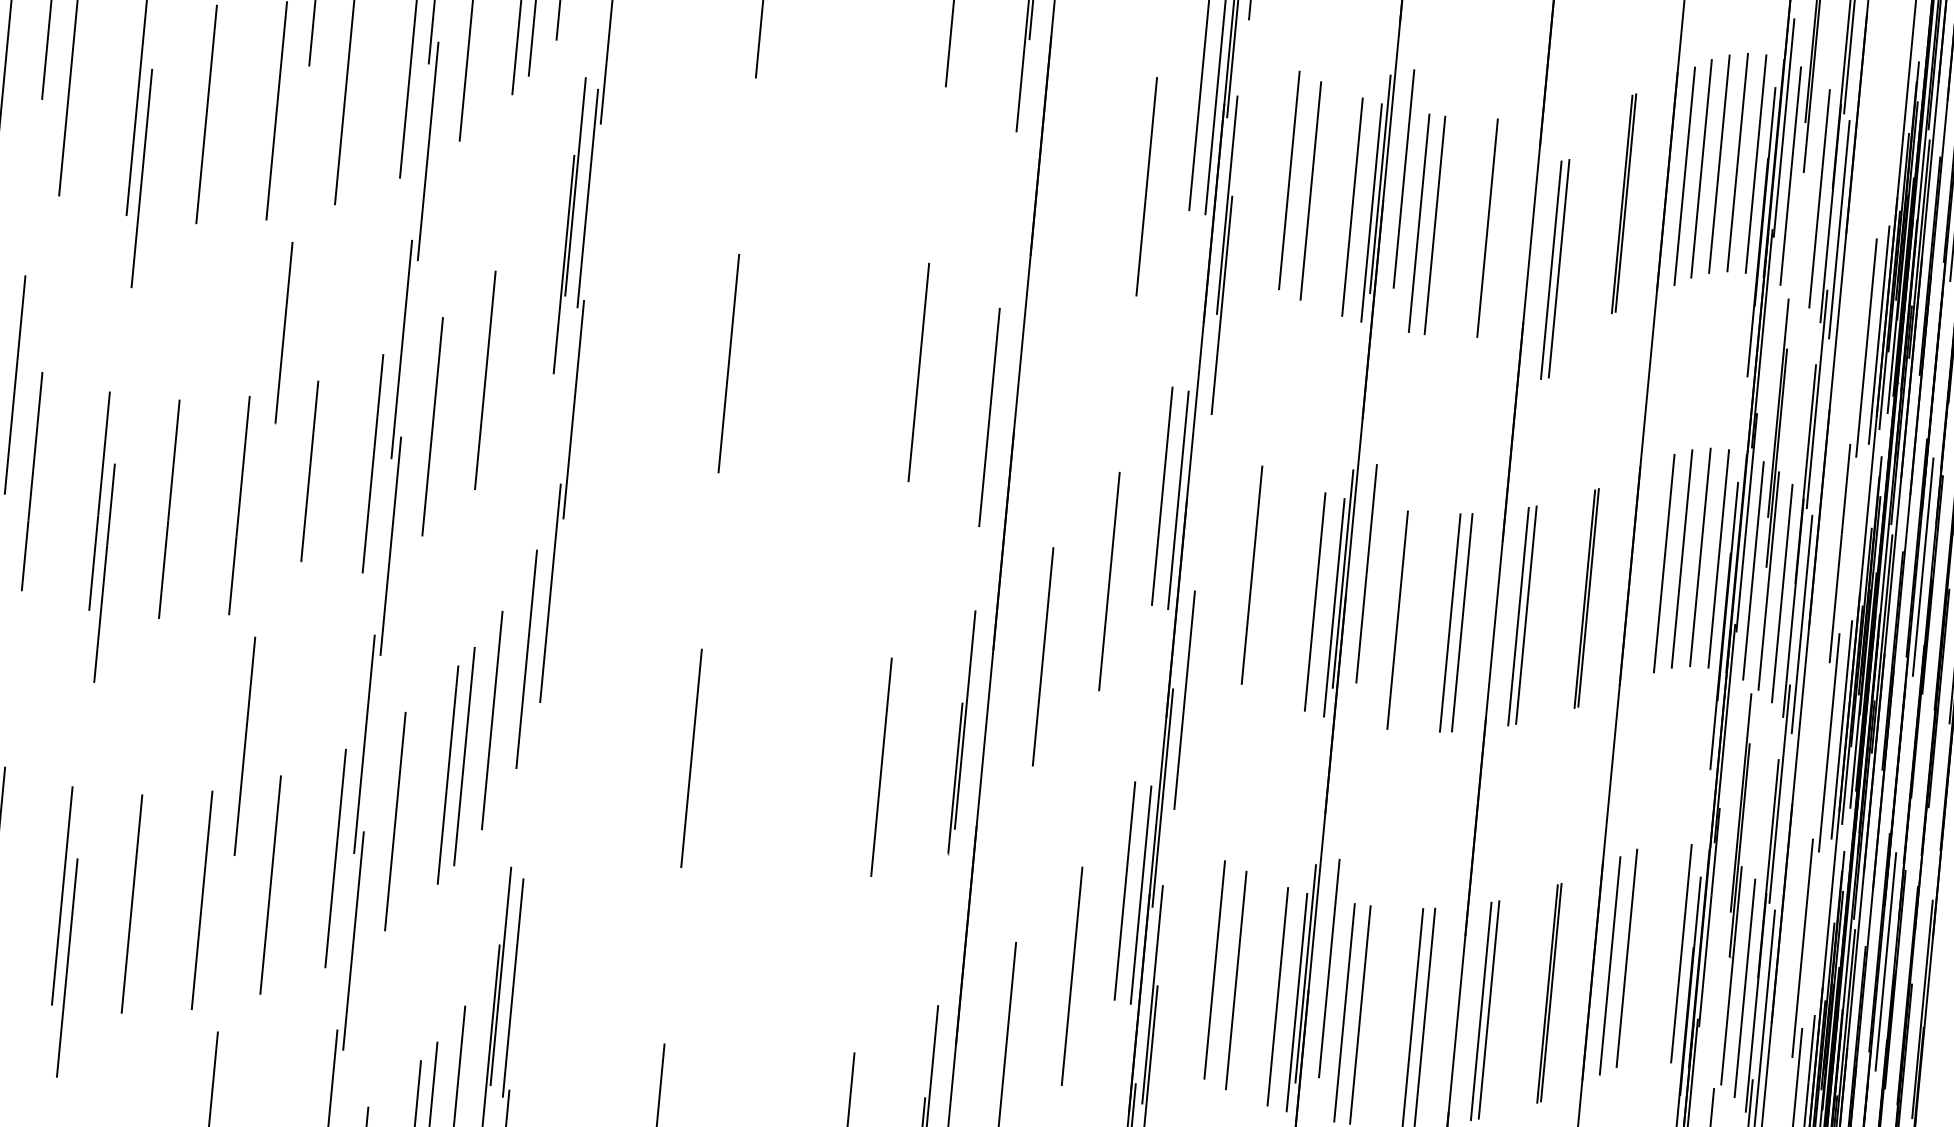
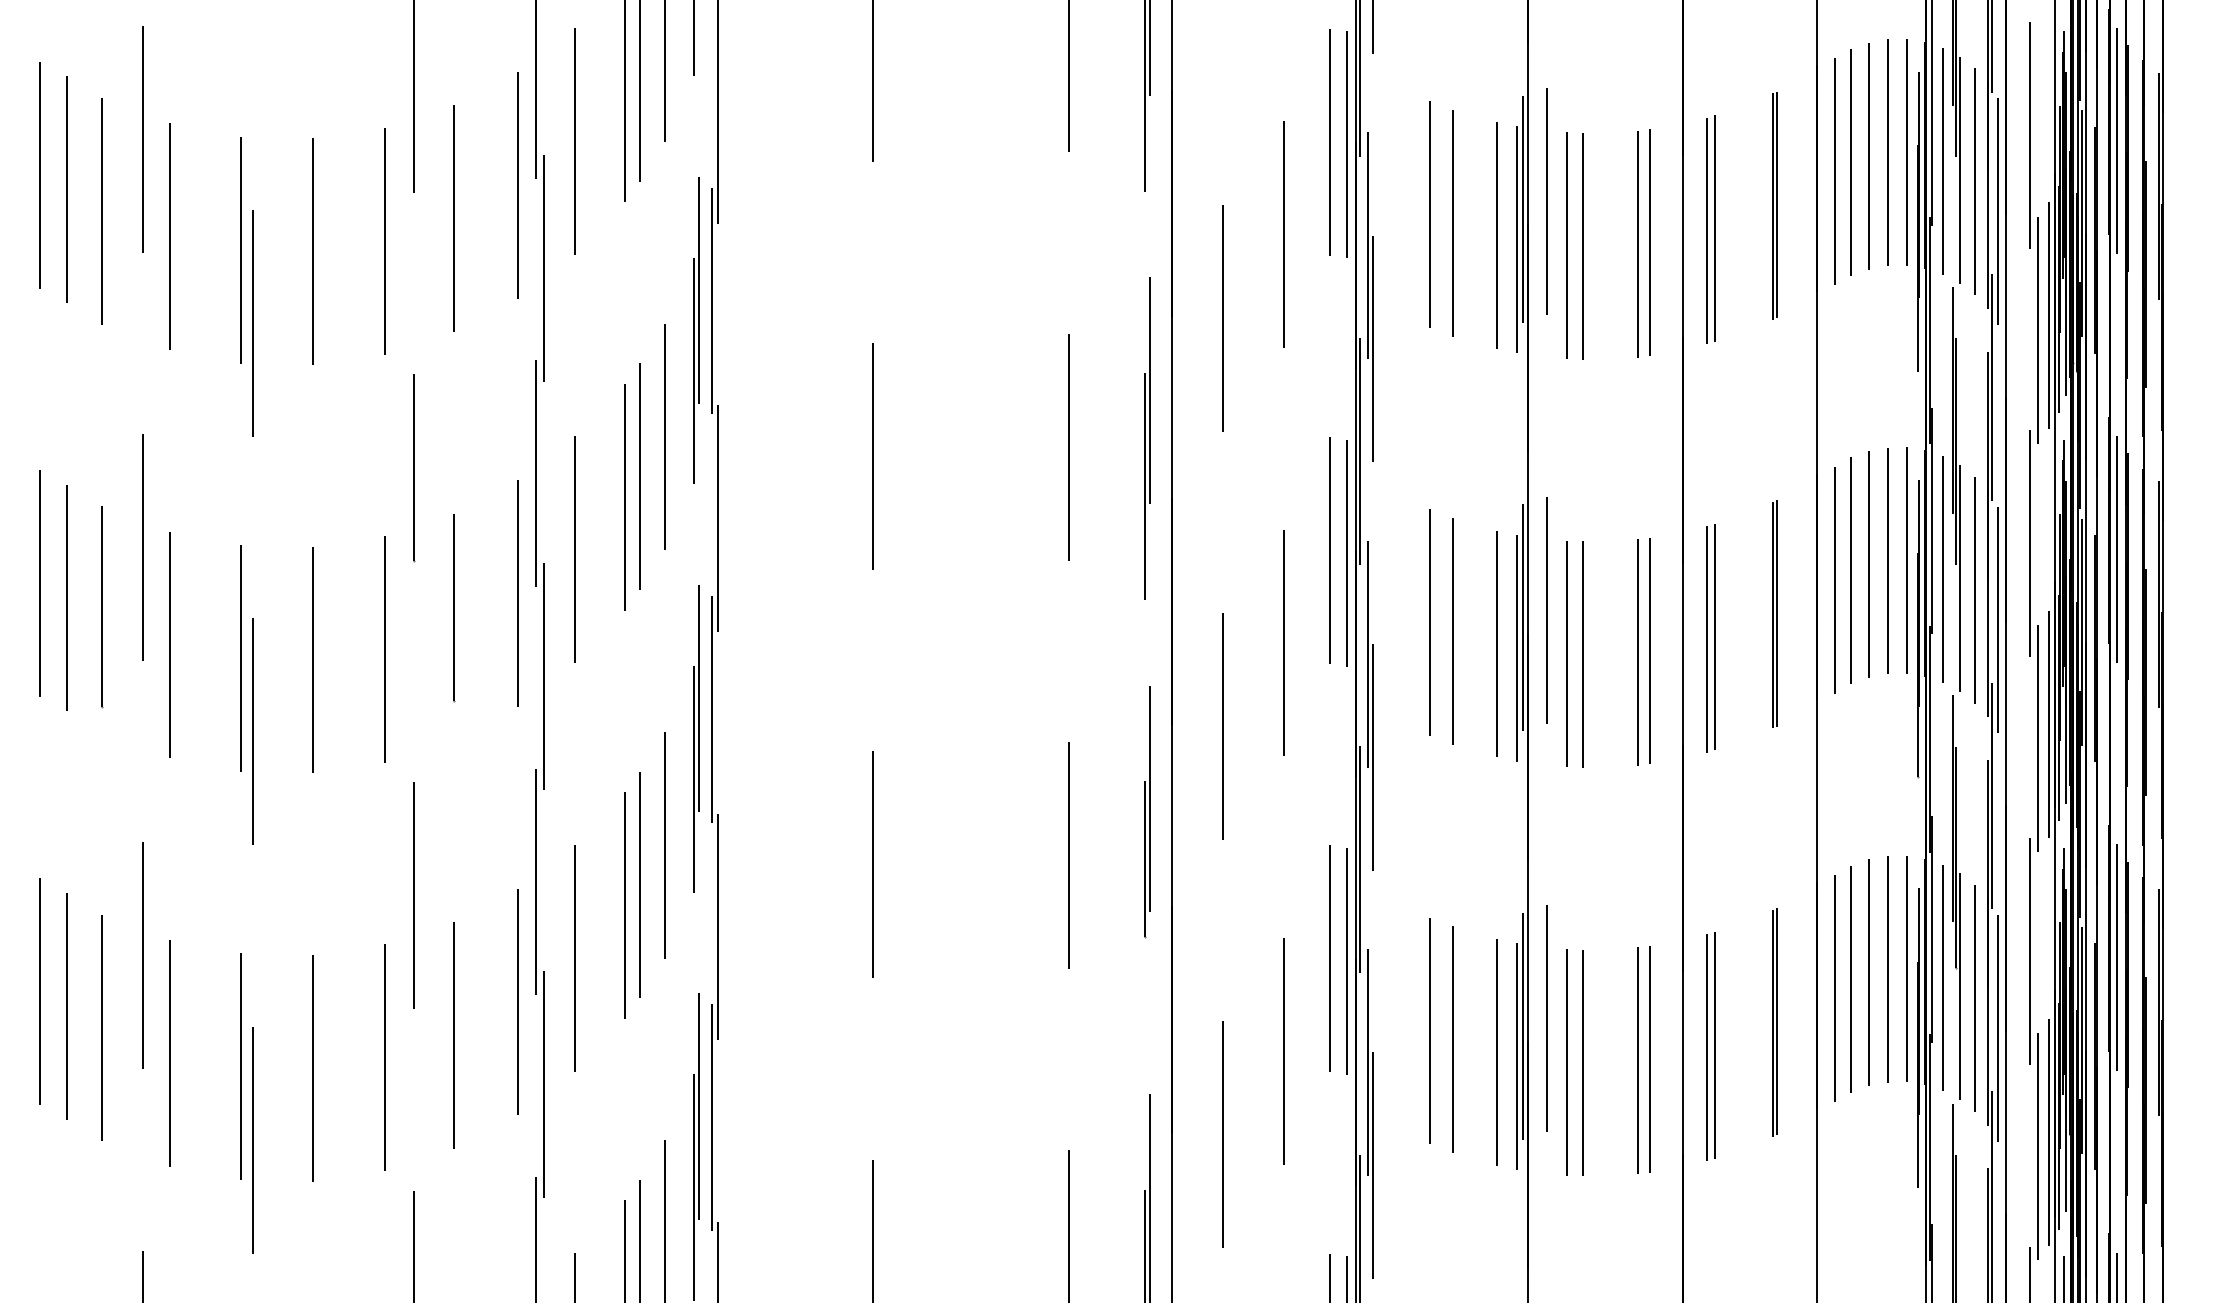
line: (1877, 158) -> (2030, 134), added
line: (1805, 185) -> (1959, 169), added
line: (1499, 227) -> (1649, 242), added
line: (1080, 261) -> (1223, 317), added
part: (1554, 269) -> (1710, 229), moved
line: (529, 325) -> (664, 436), added
line: (1002, 325) -> (1149, 390), added
line: (501, 361) -> (639, 476), added
line: (1199, 403) -> (1359, 451), added
line: (1647, 570) -> (1834, 579), added
line: (538, 581) -> (698, 698), added
line: (1273, 584) -> (1452, 630), added
line: (1190, 599) -> (1368, 653), added
line: (1381, 617) -> (1566, 653), added
line: (536, 803) -> (718, 926), added
line: (1663, 951) -> (1887, 968), added
line: (1644, 953) -> (1868, 972), added
line: (1716, 965) -> (1943, 977), added

